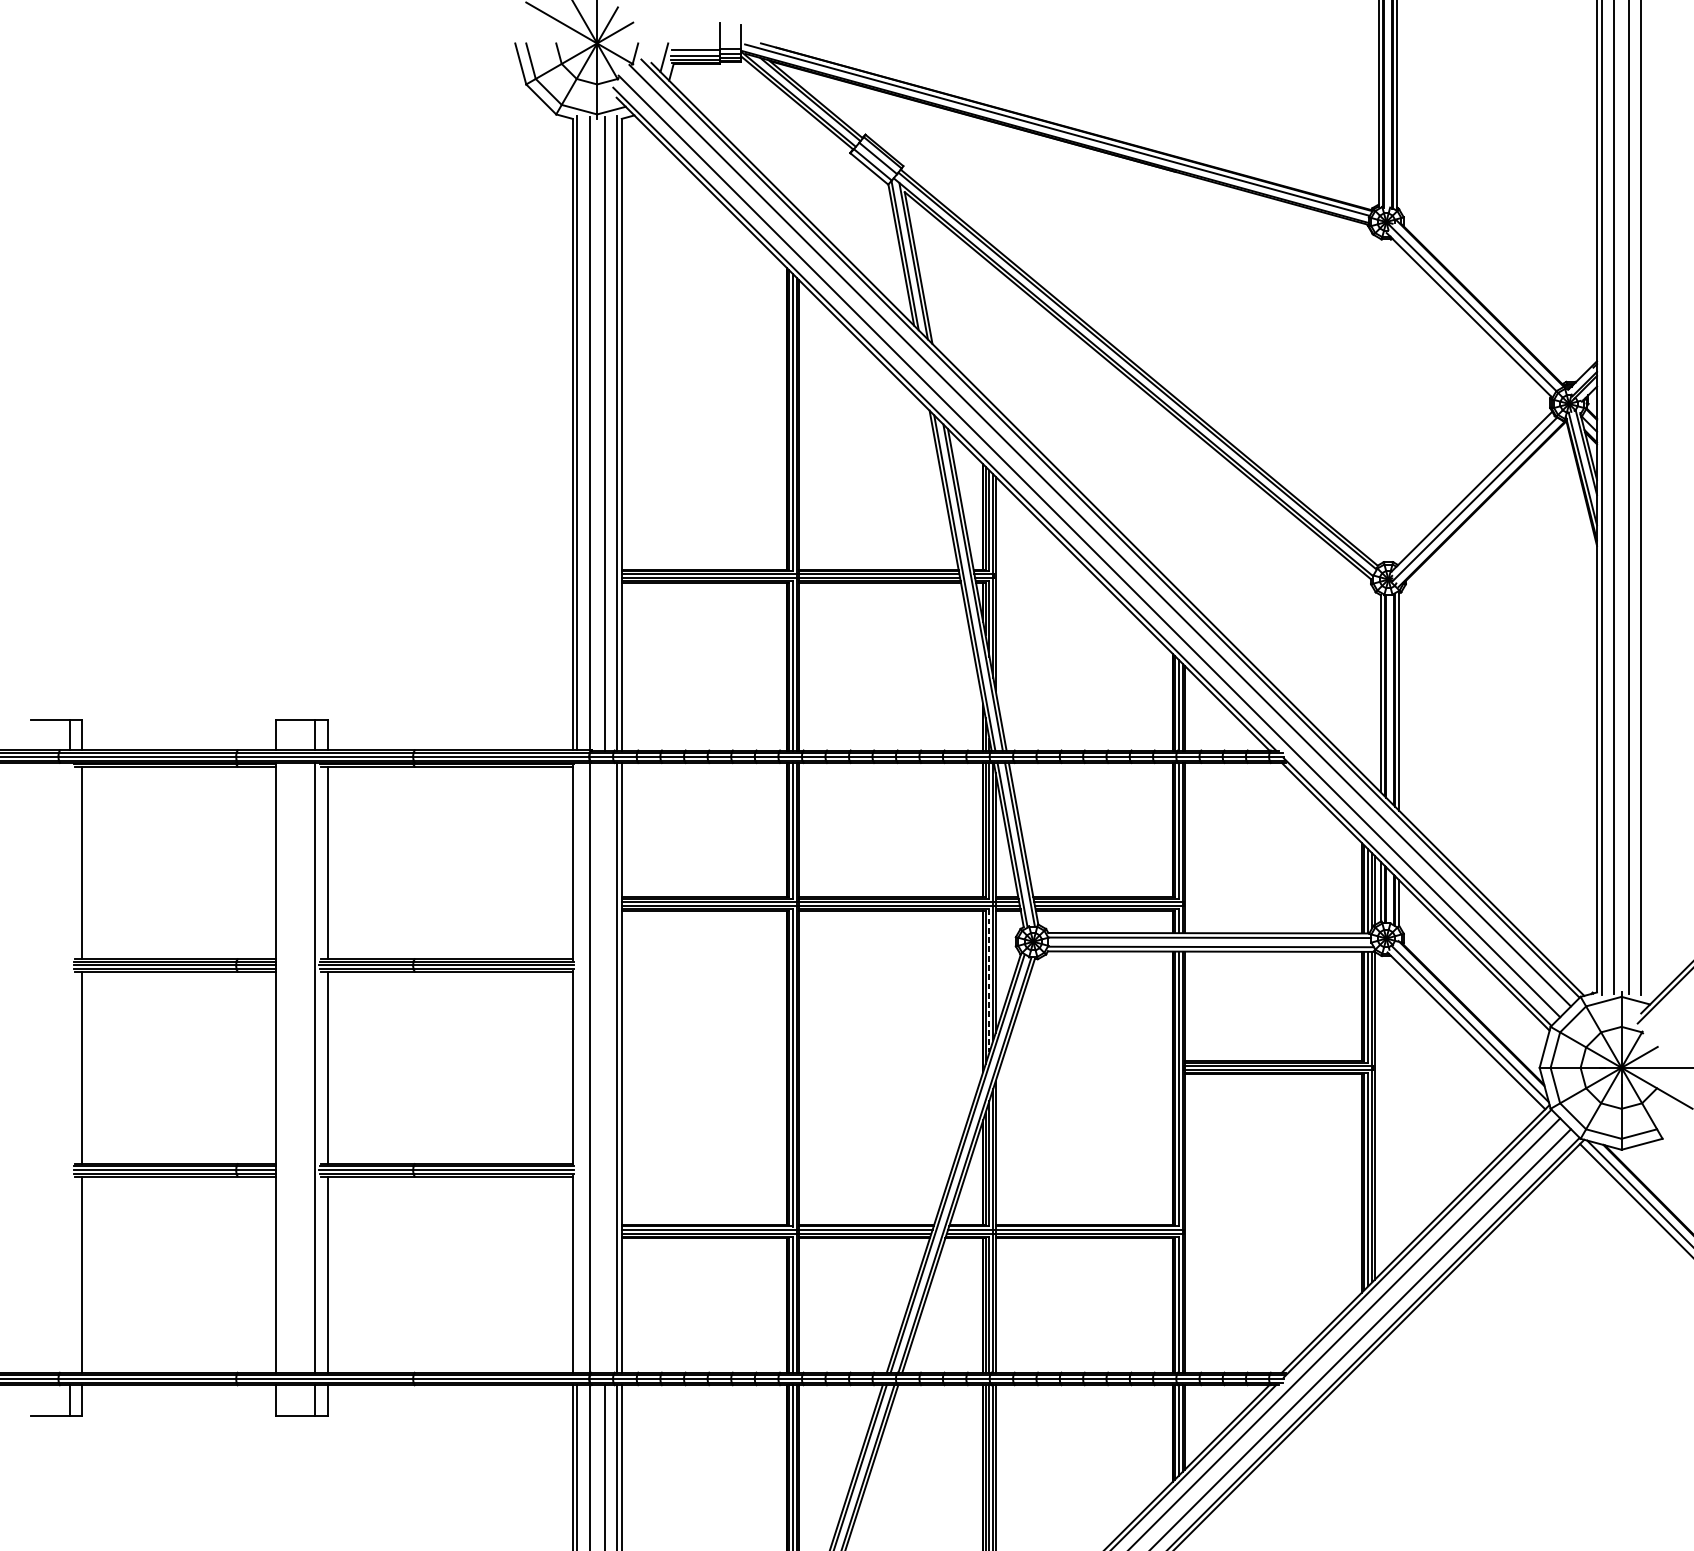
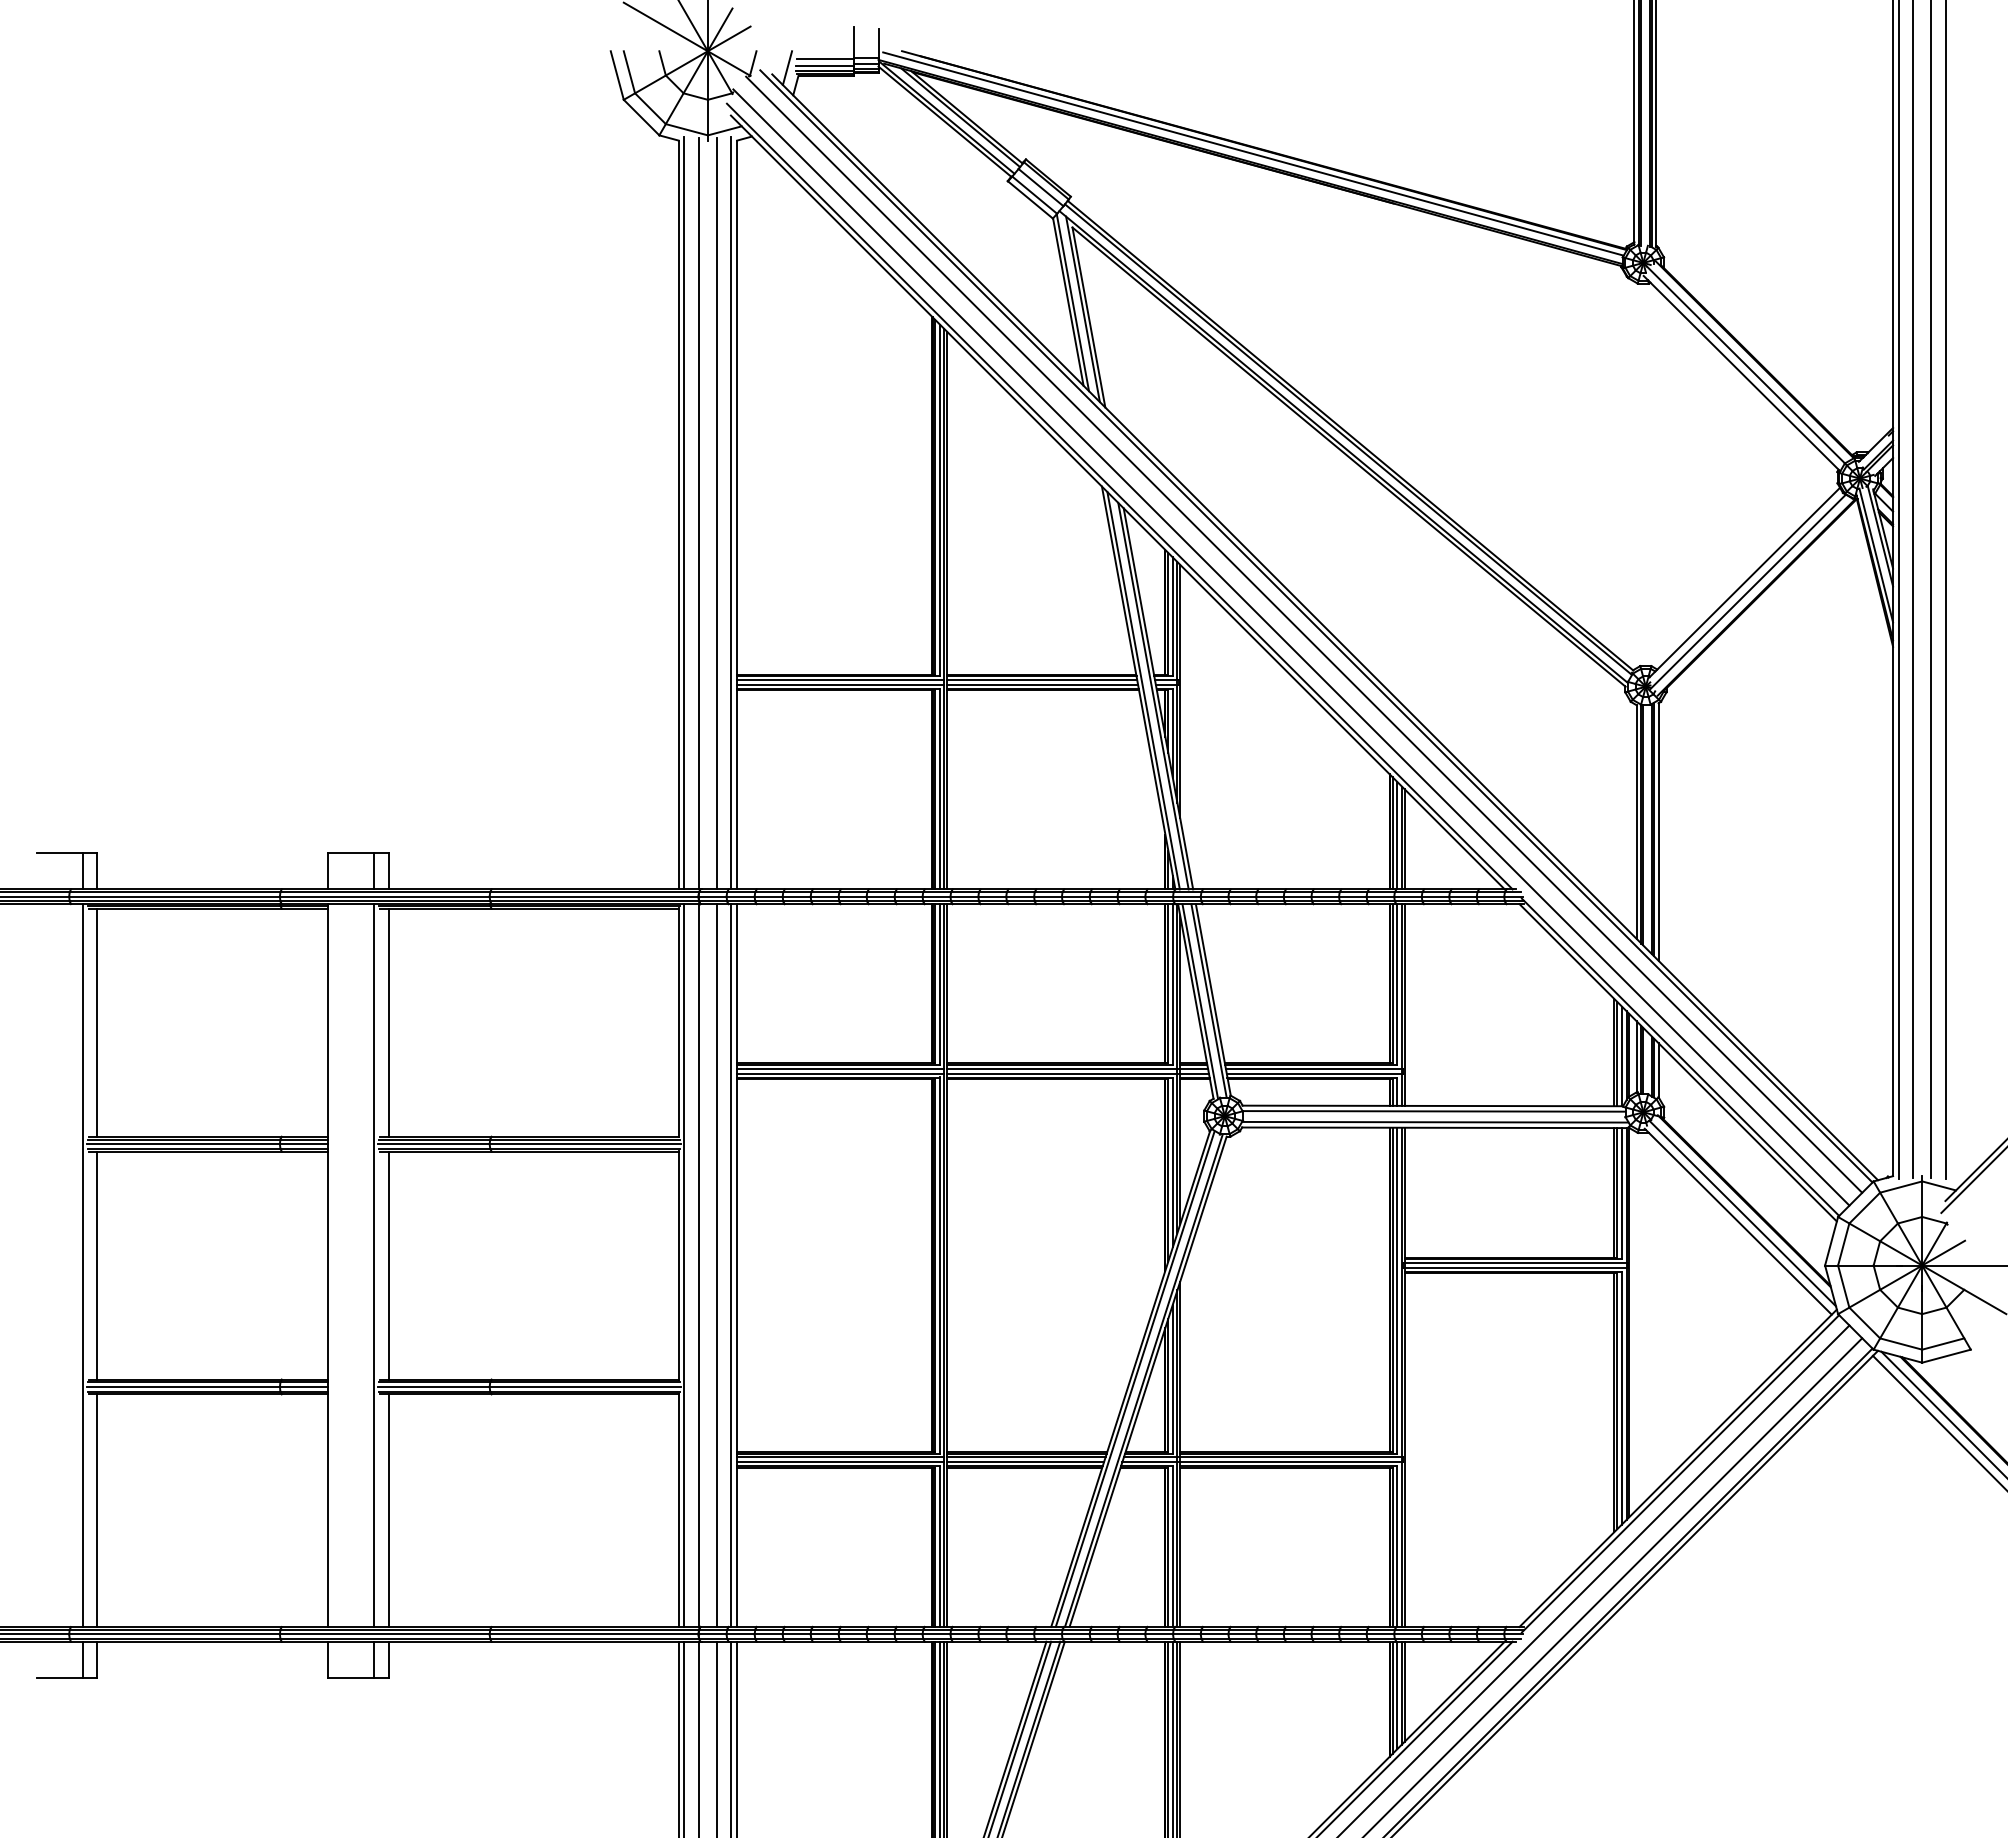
line: (989, 980) -> (1172, 1162), dashed -> solid
line: (70, 1067) -> (83, 1265), added
line: (577, 1067) -> (684, 1265), added
line: (604, 1067) -> (716, 1265), added

